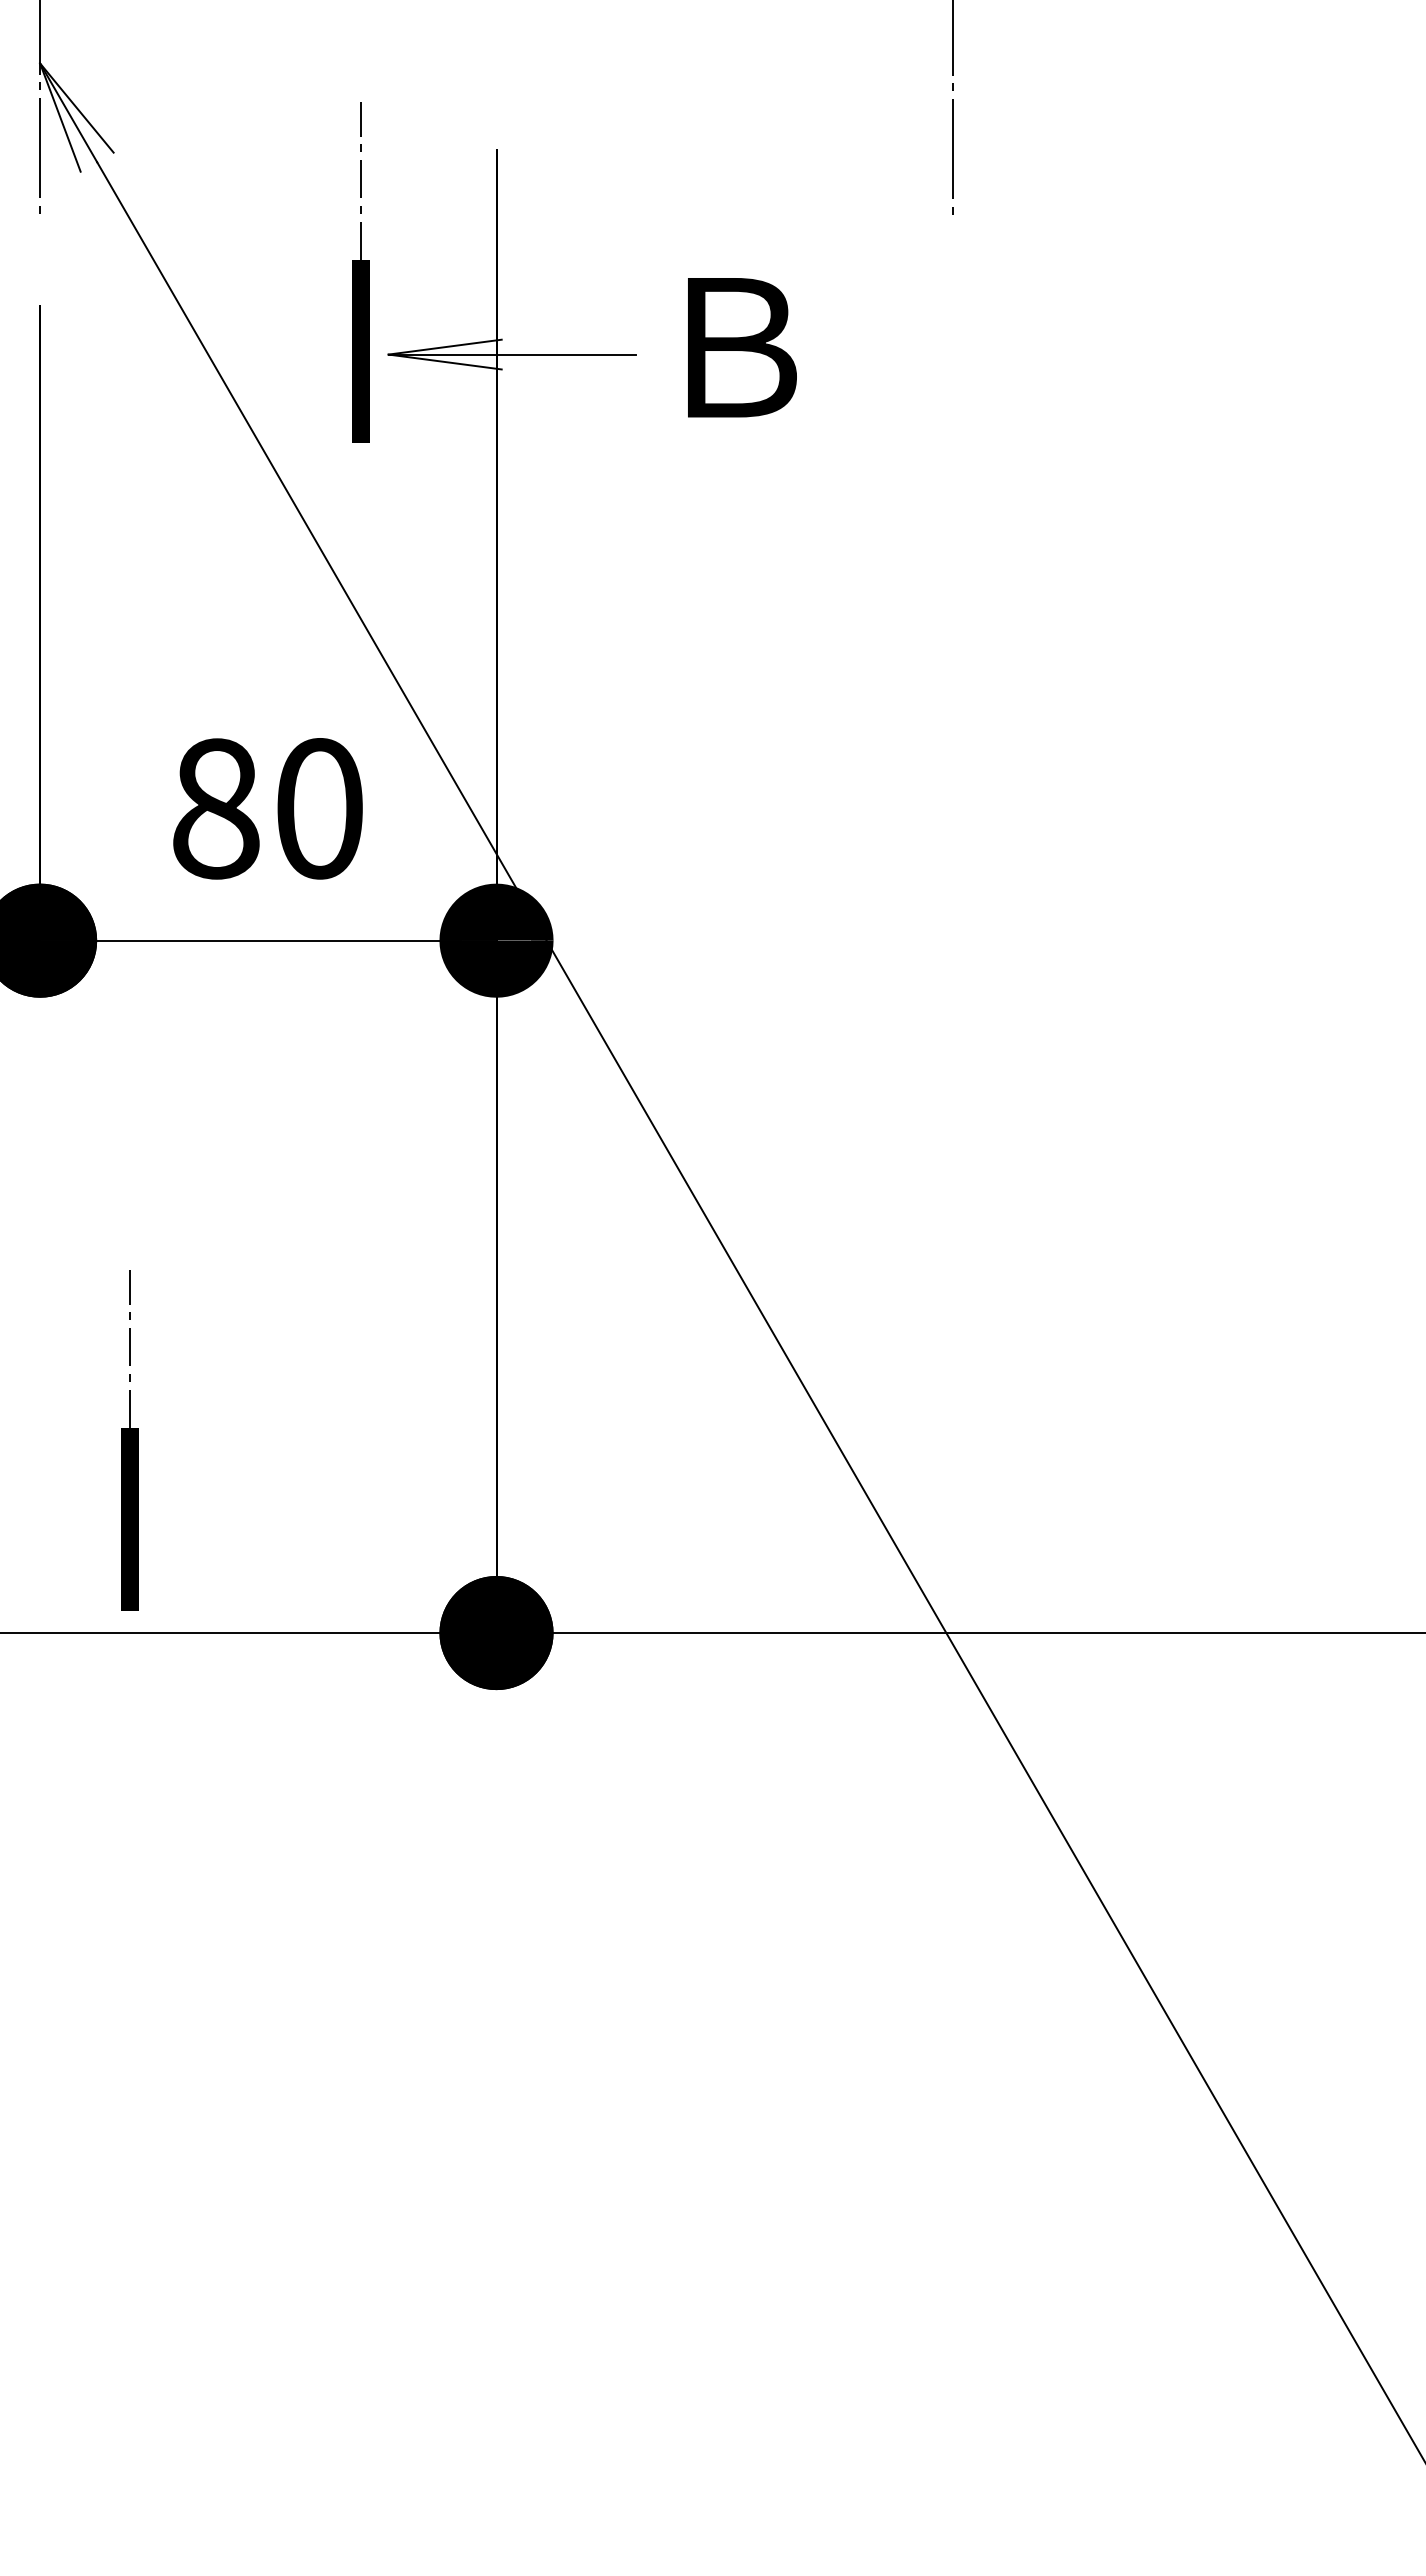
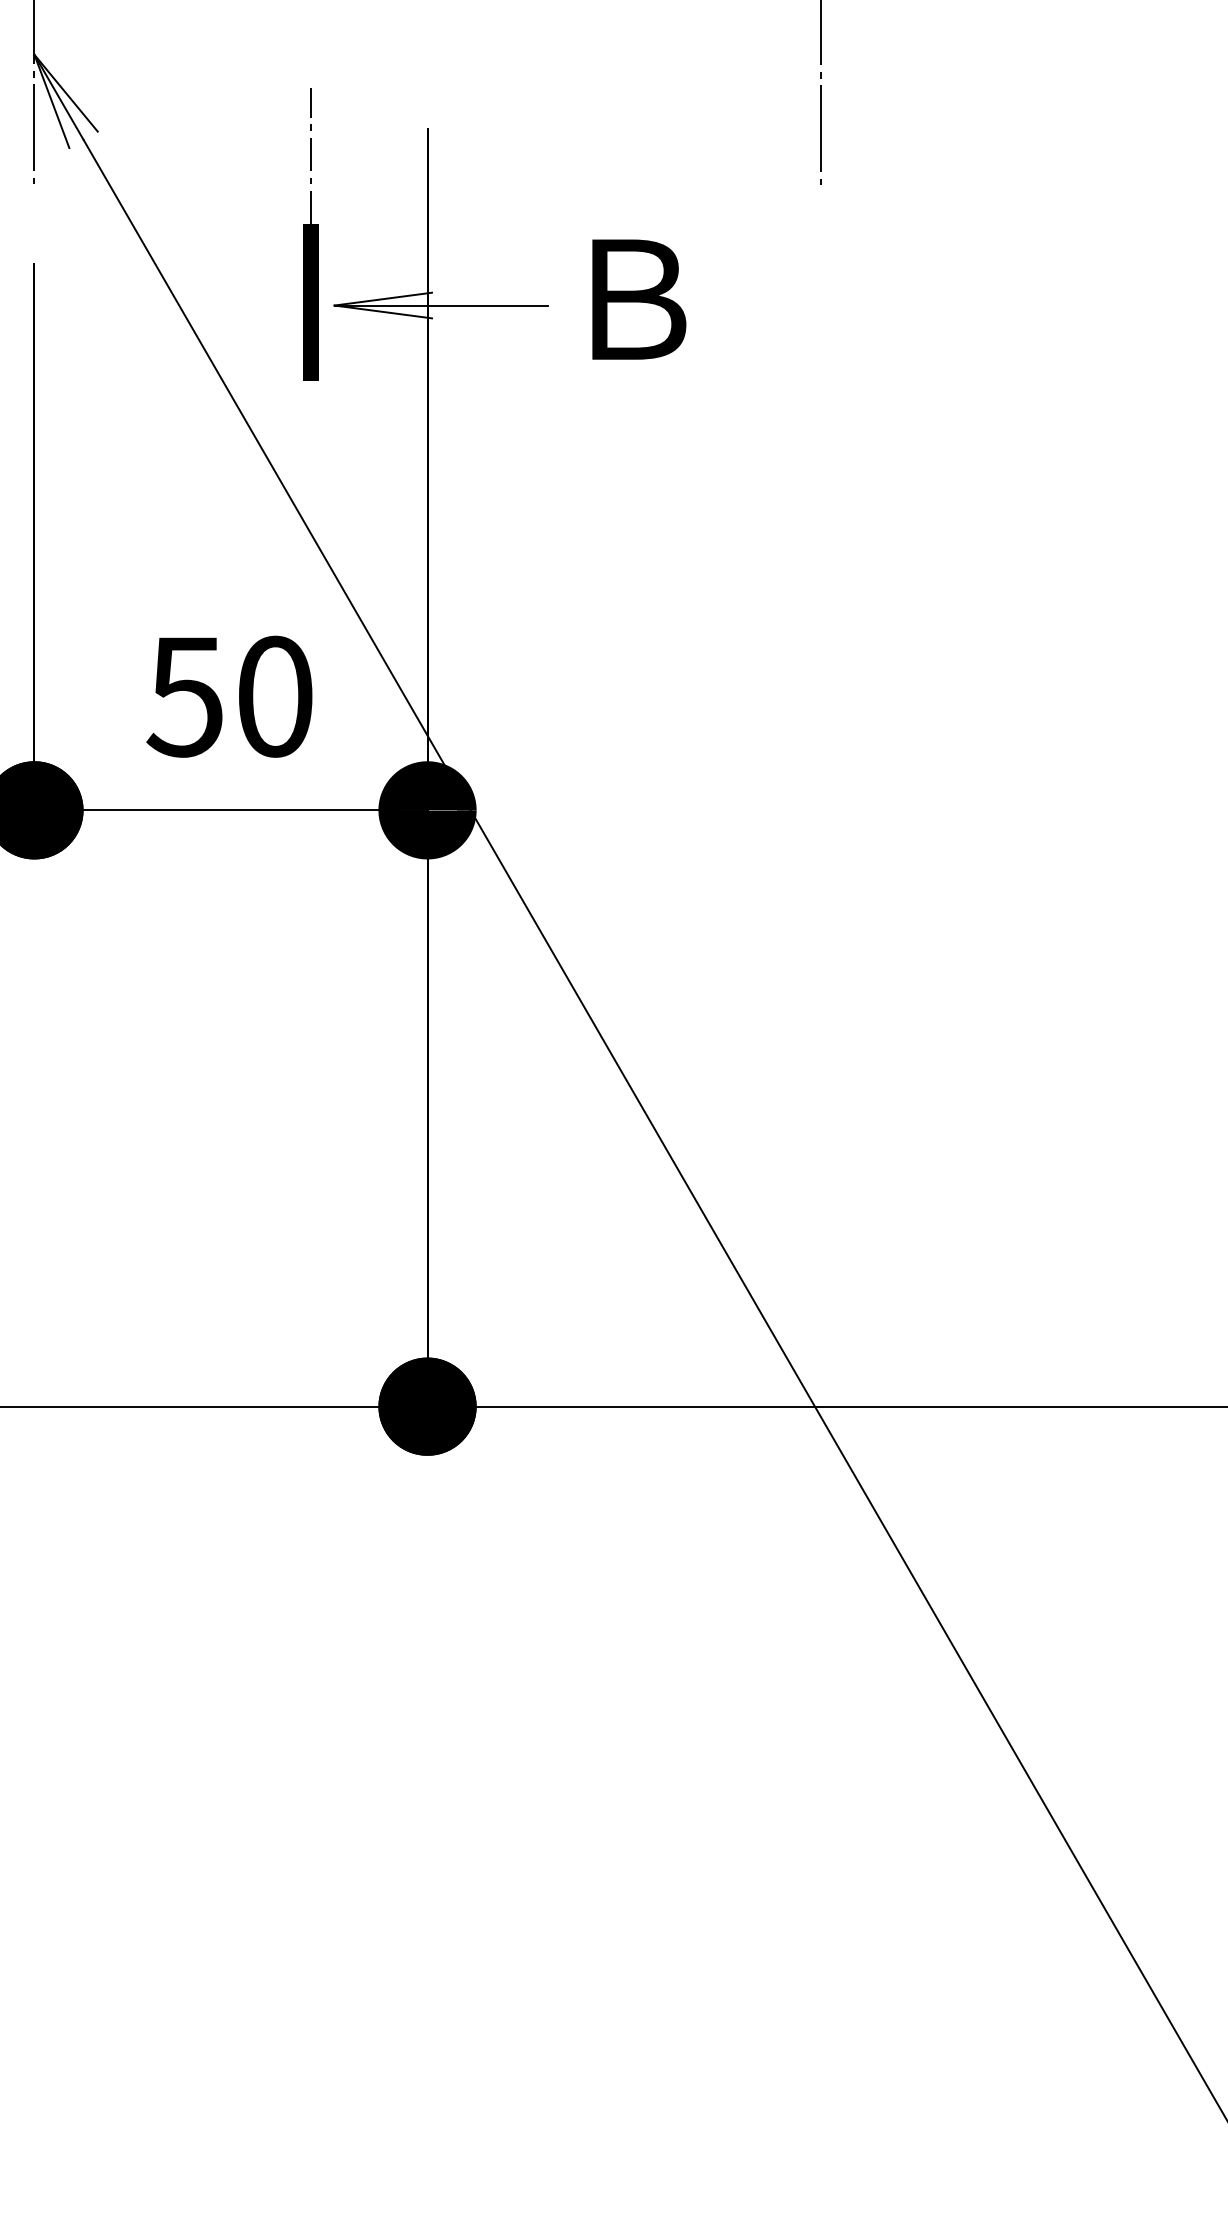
text: (214, 808) -> (184, 696), 80 -> 50
part: (129, 1440) -> (111, 1240), removed

